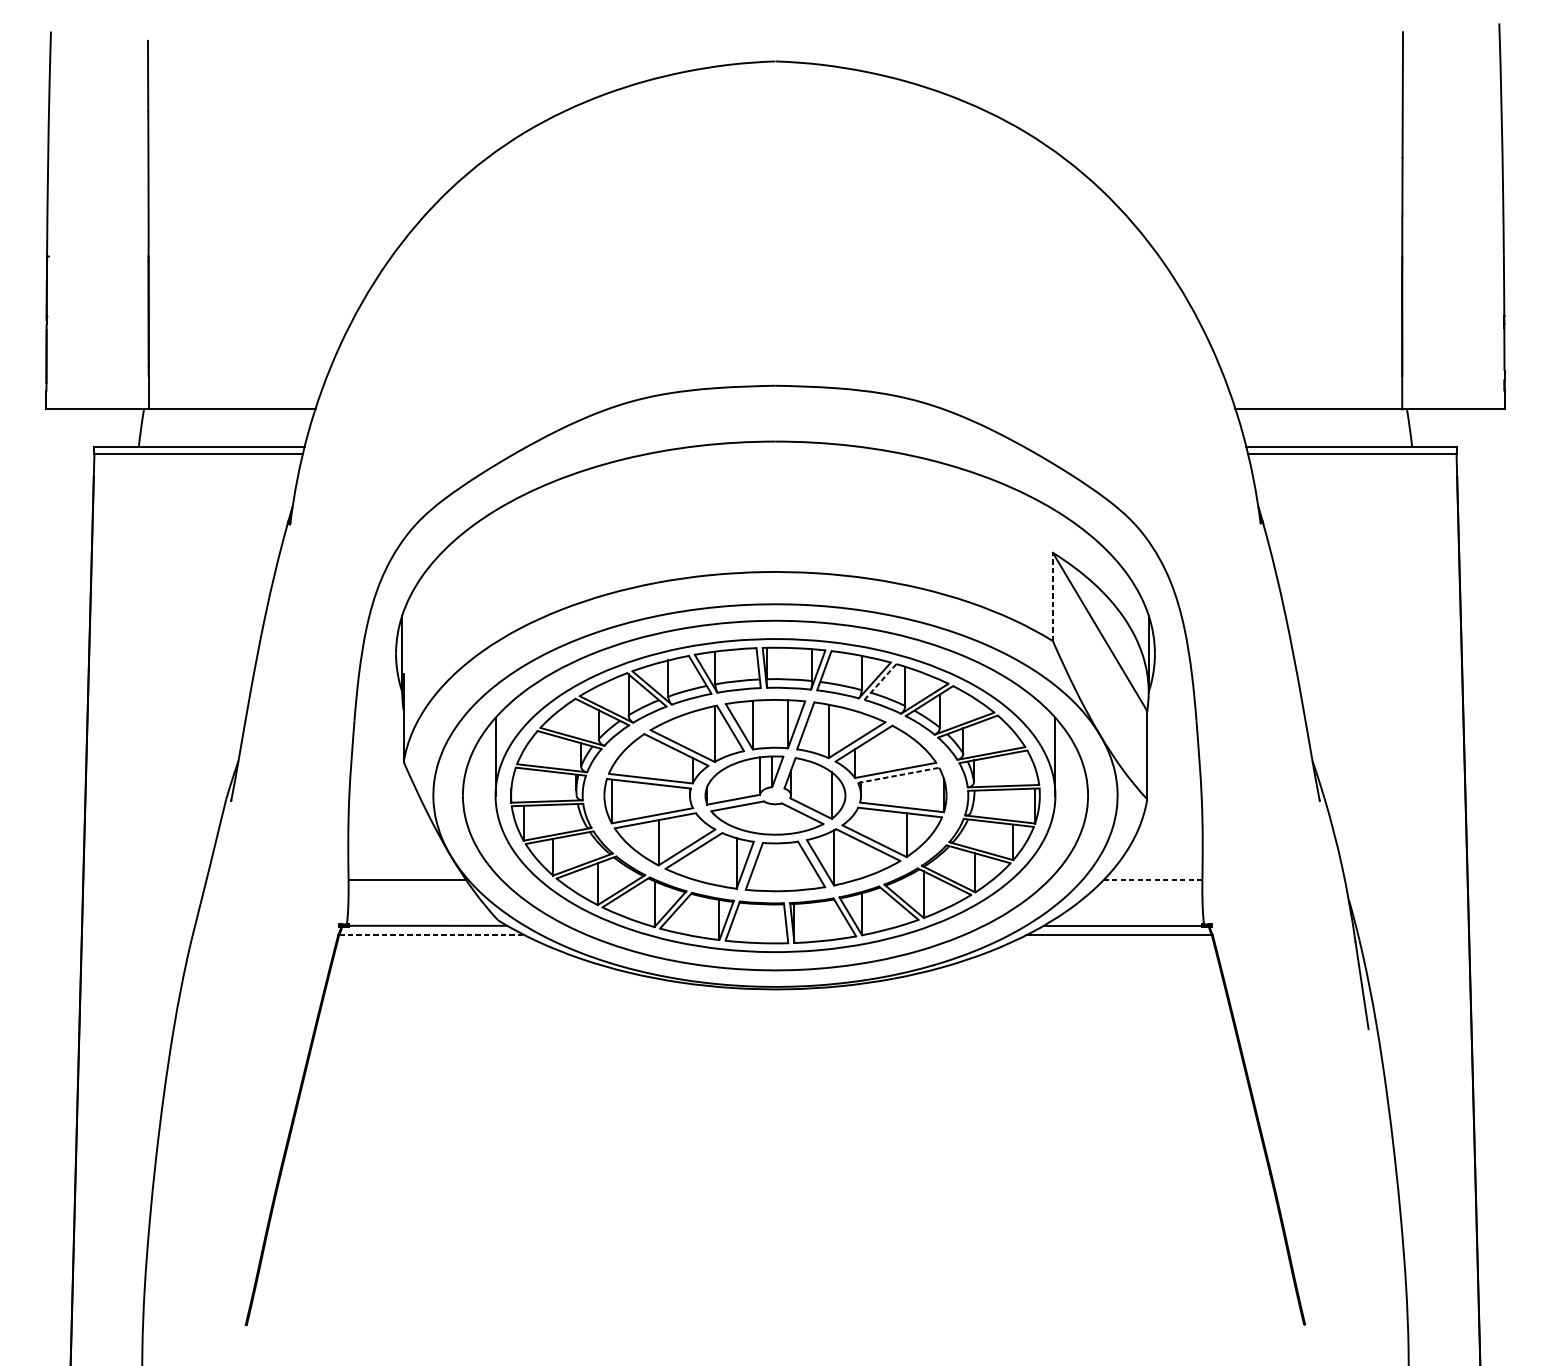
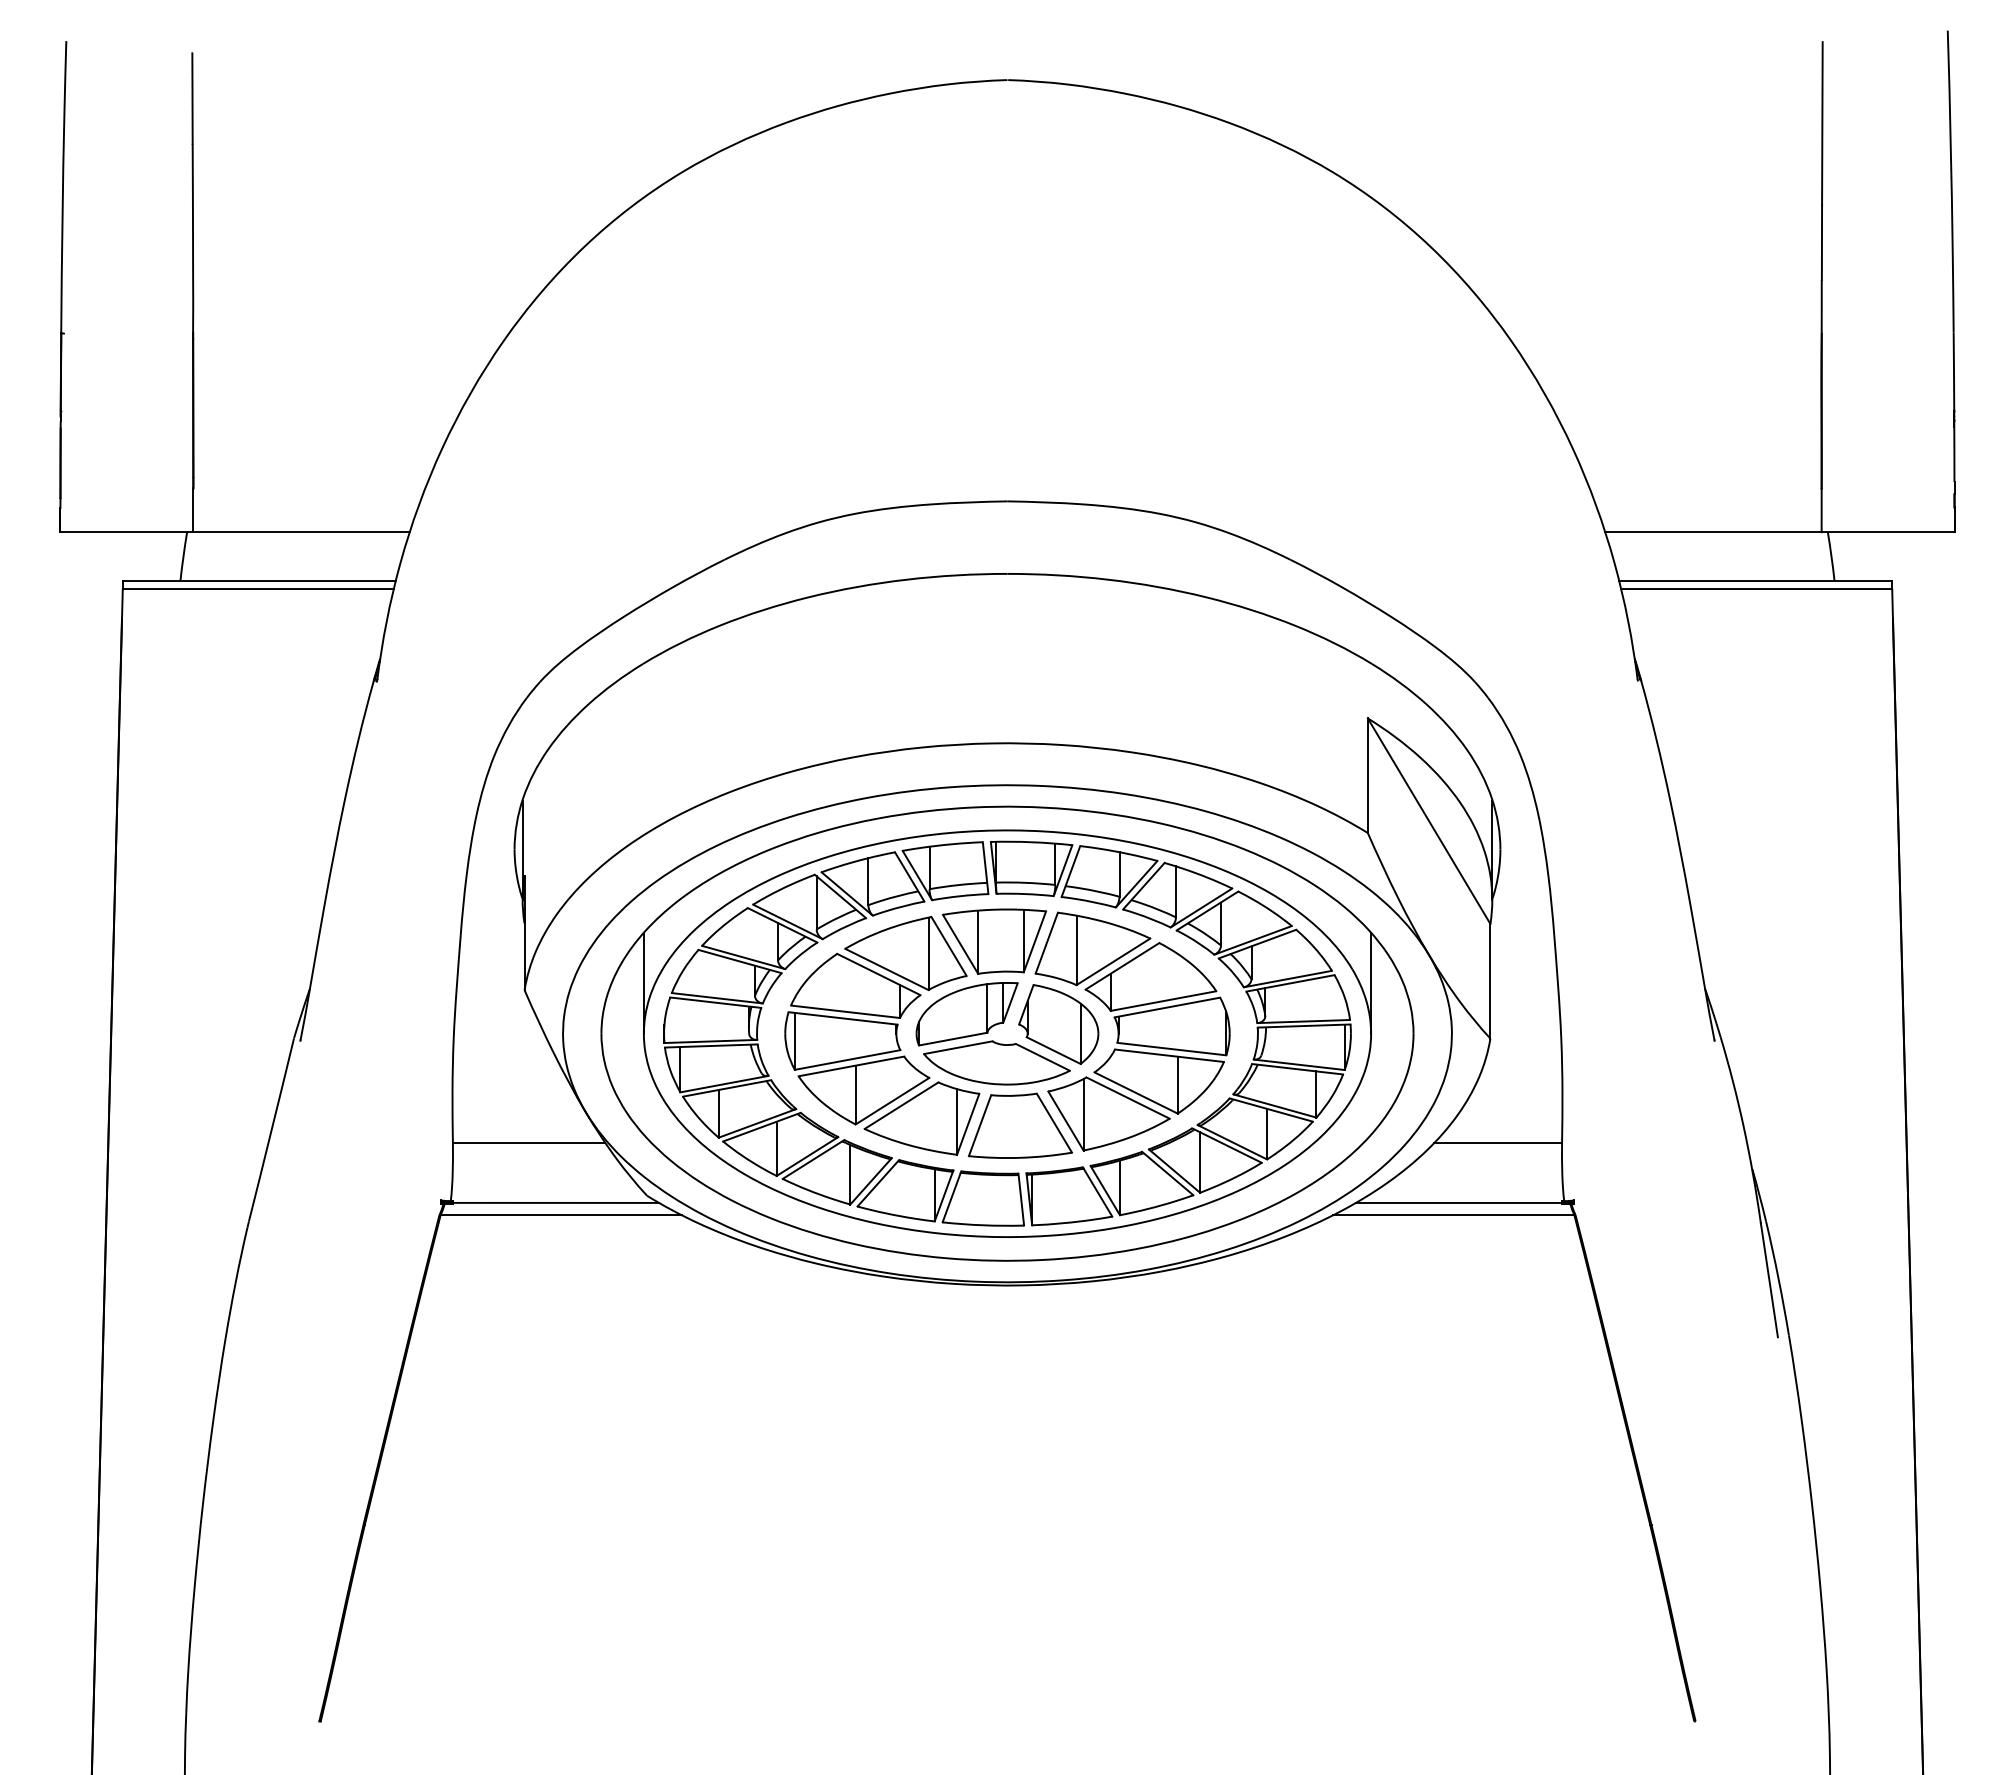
line: (1052, 596) -> (1367, 775), dashed -> solid
line: (880, 681) -> (1144, 885), dashed -> solid
line: (898, 775) -> (1167, 1007), dashed -> solid
line: (1153, 879) -> (1498, 1142), dashed -> solid
line: (432, 935) -> (561, 1215), dashed -> solid

